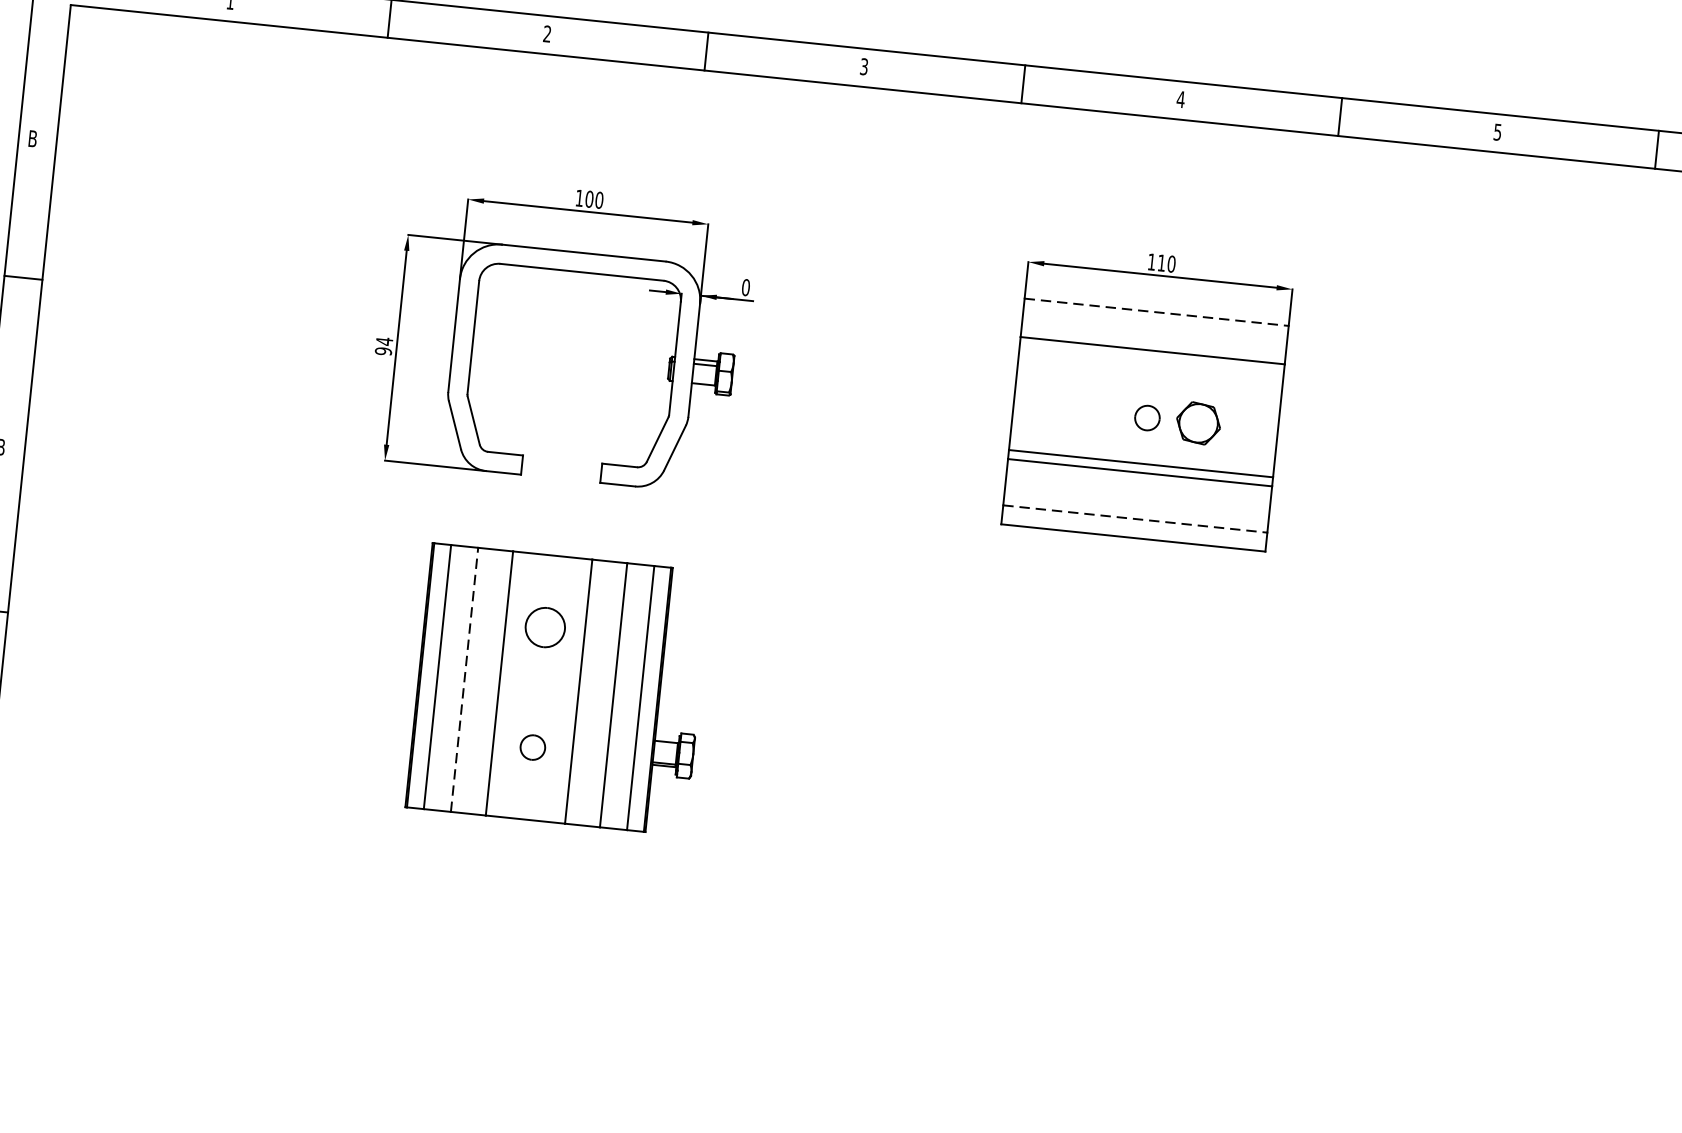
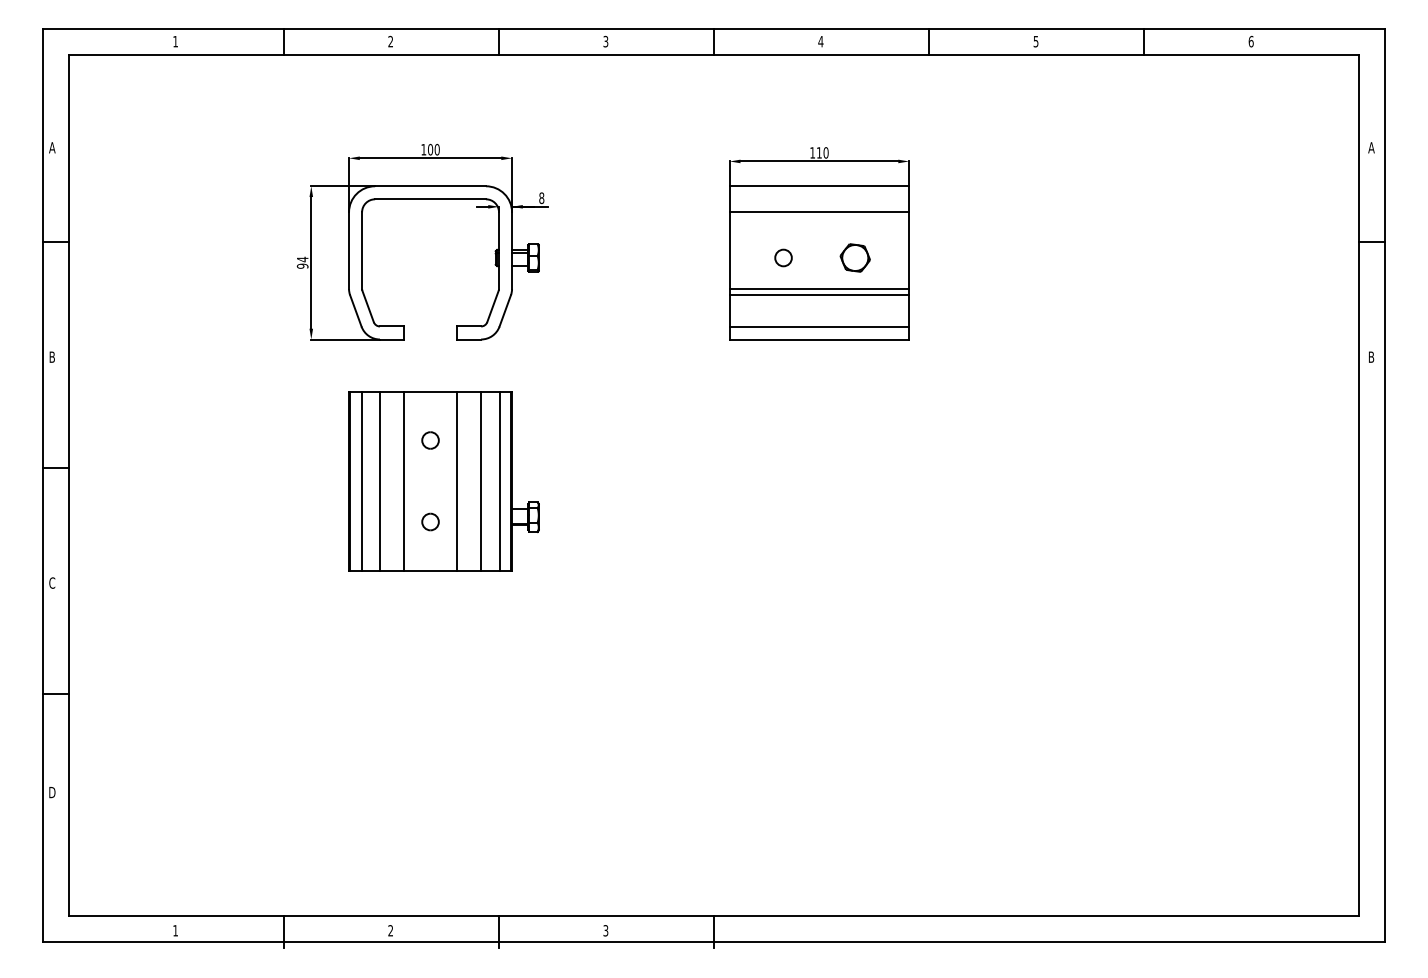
text: (33, 138) -> (52, 147), B -> A
text: (745, 286) -> (541, 197), 0 -> 8
line: (1156, 312) -> (819, 186), dashed -> solid
part: (1147, 417) -> (783, 257), moved
line: (1135, 518) -> (819, 326), dashed -> solid
part: (545, 627) -> (430, 440), size x0.62
line: (463, 680) -> (379, 481), dashed -> solid

